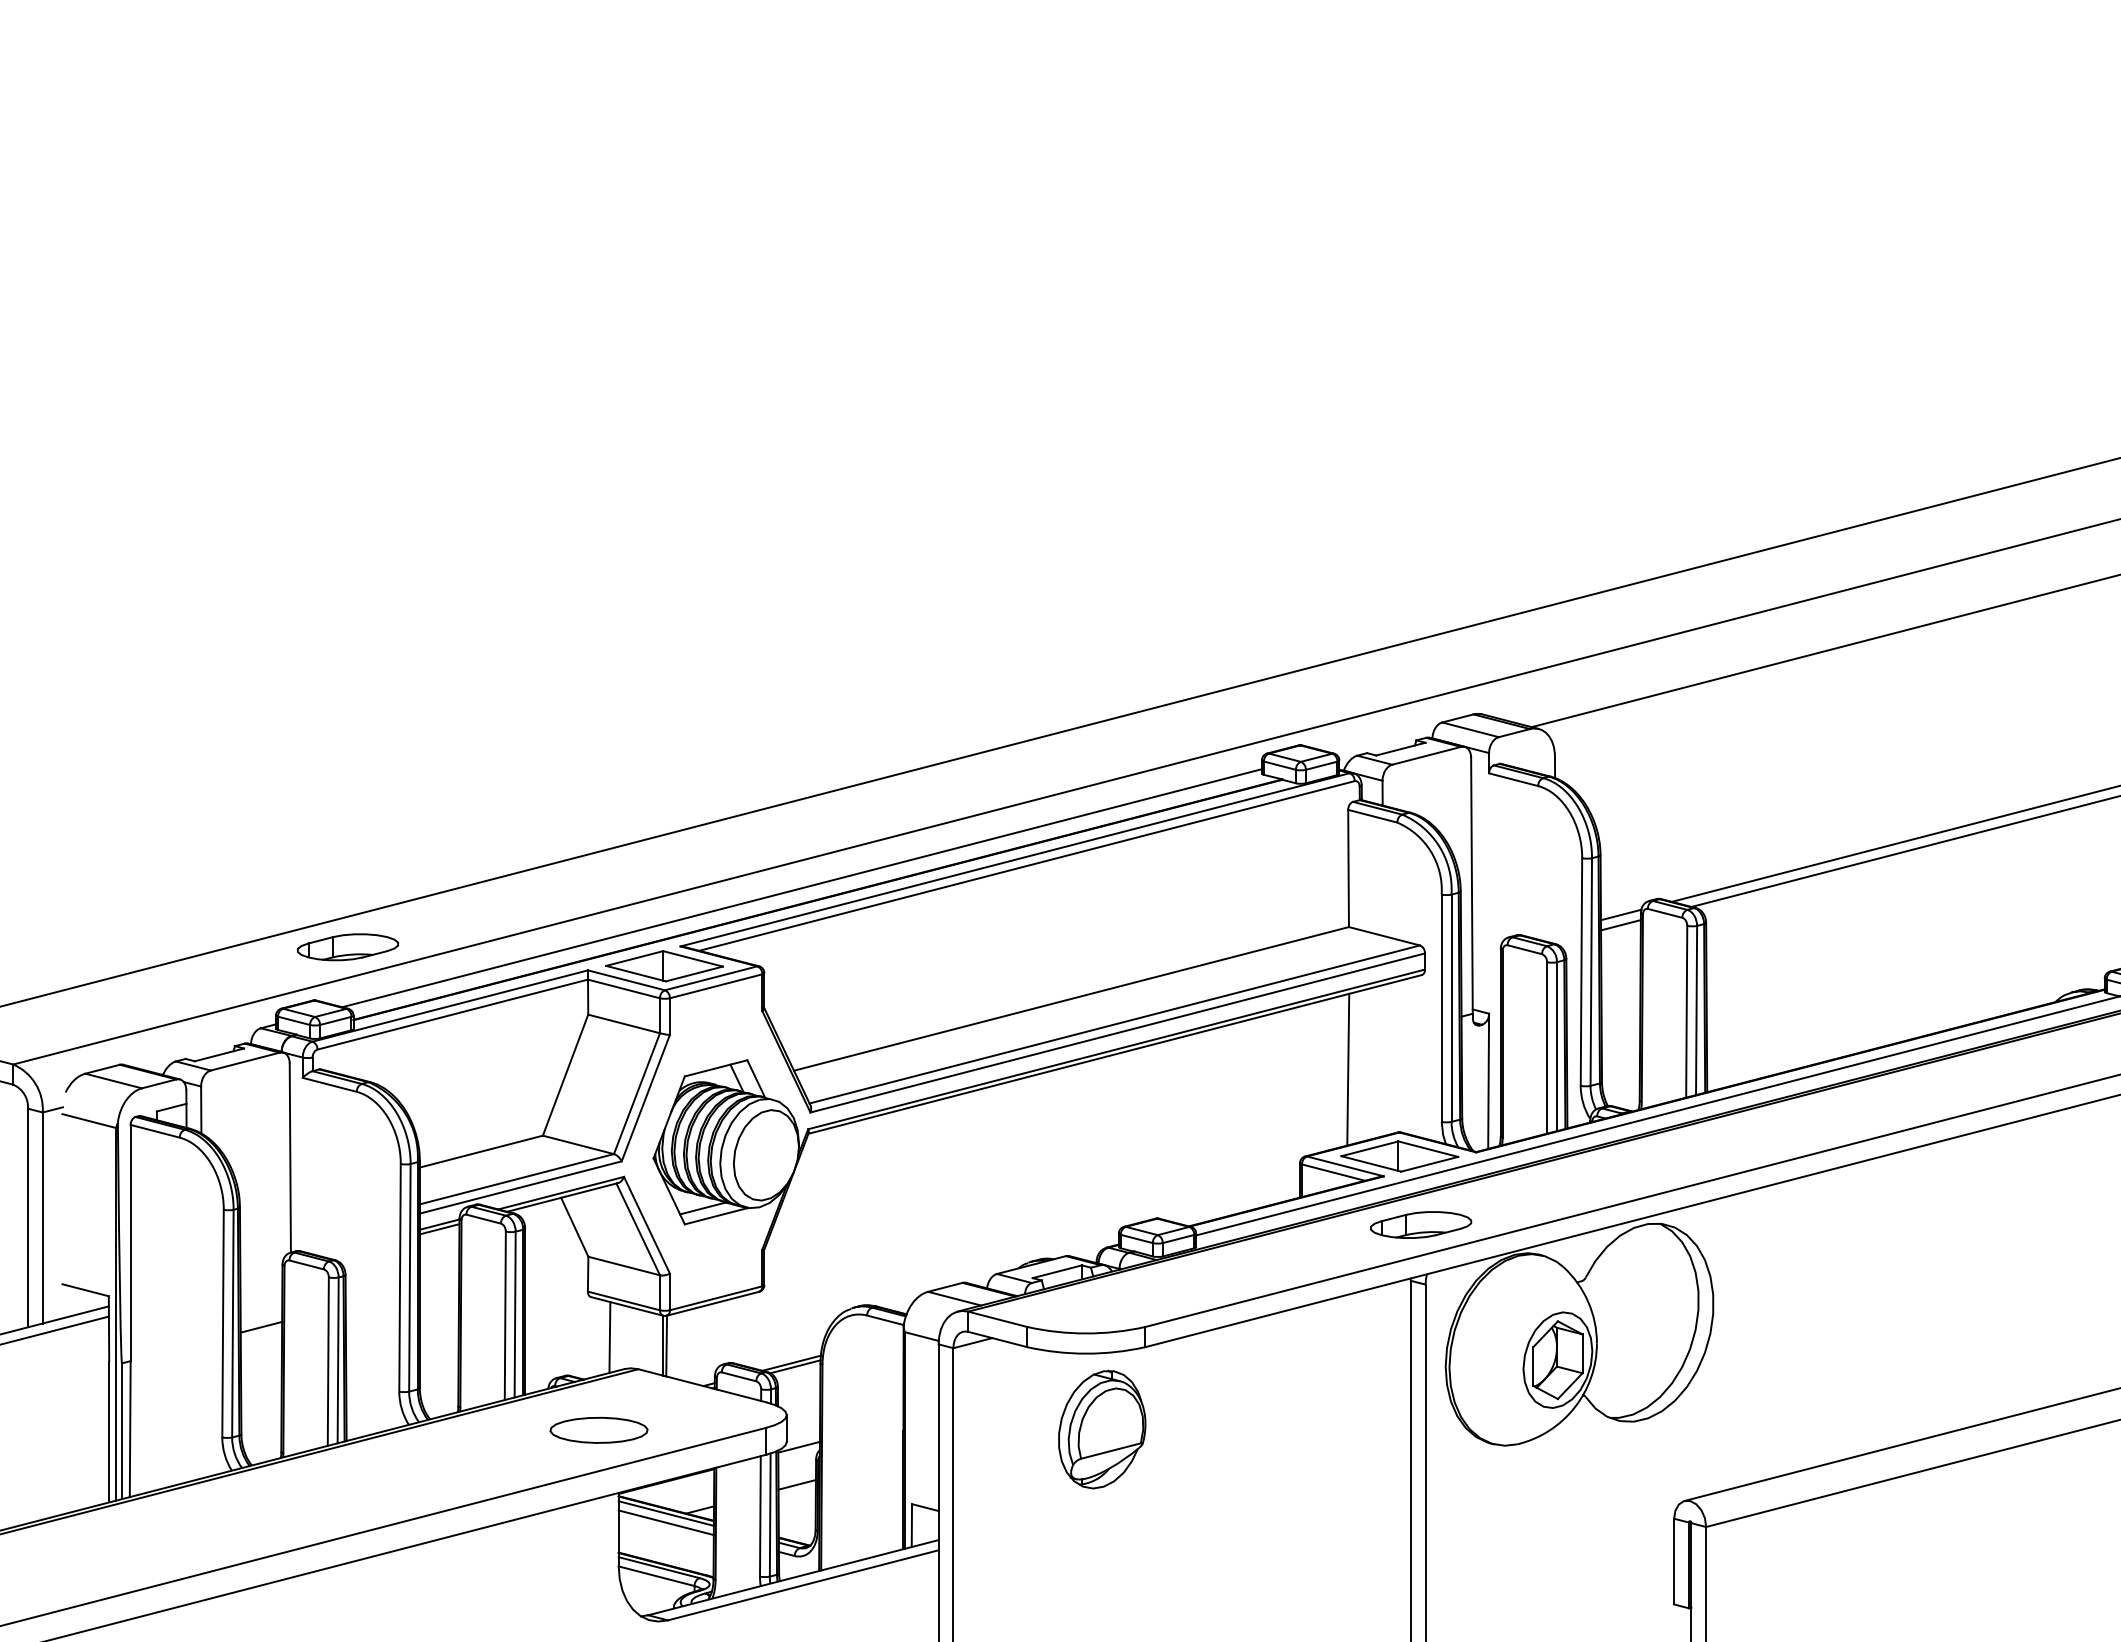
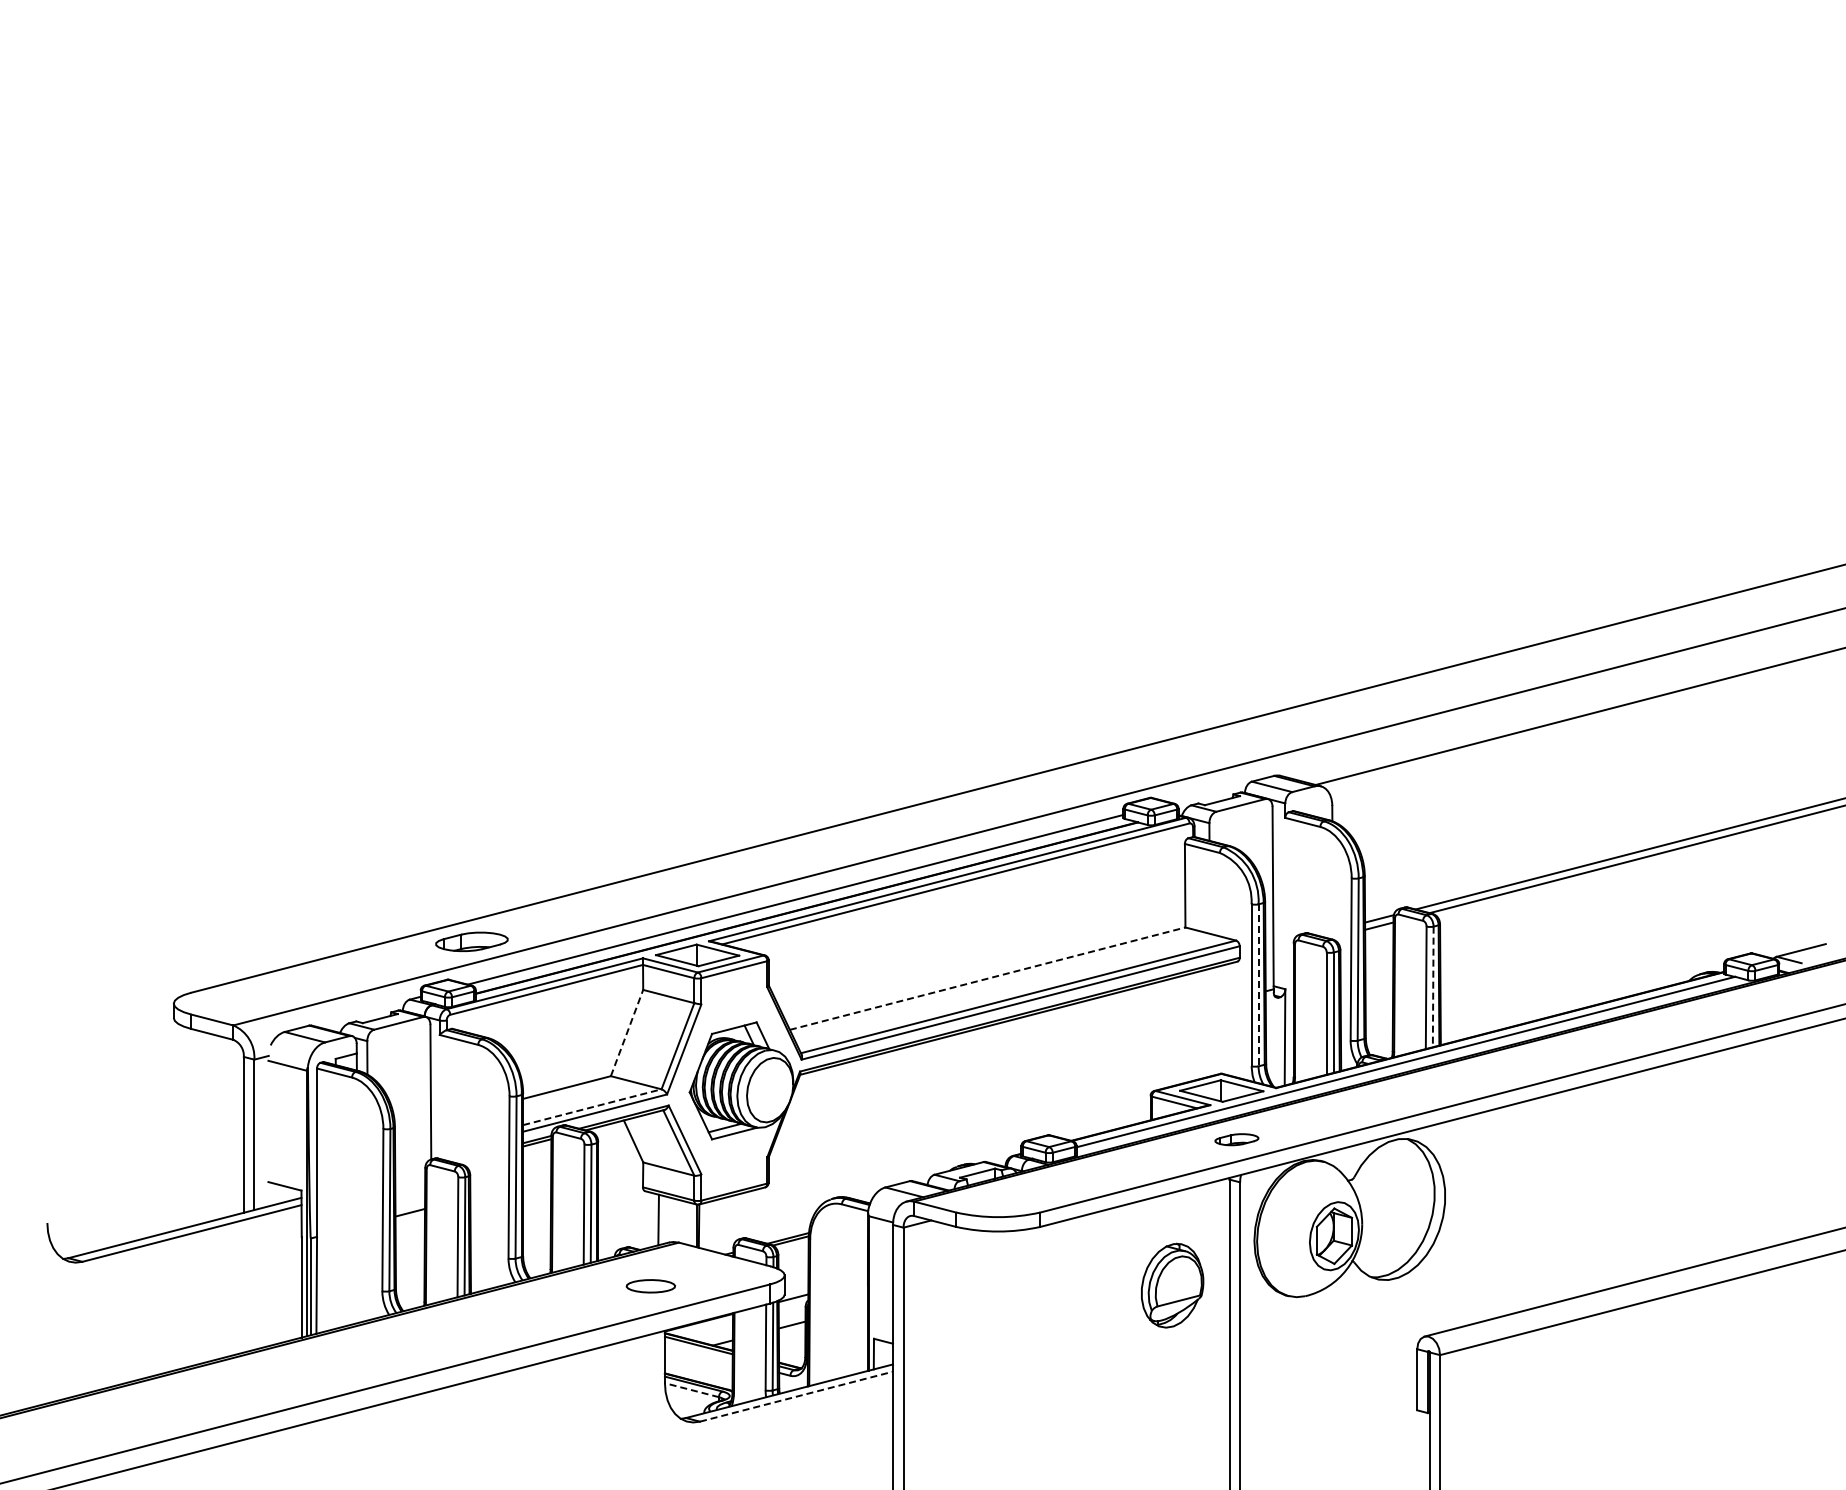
line: (1072, 998) -> (988, 978), solid -> dashed
line: (1451, 1008) -> (1258, 985), solid -> dashed
line: (1696, 1011) -> (1433, 987), solid -> dashed
line: (1347, 1070) -> (1184, 1029), removed
line: (566, 1074) -> (627, 1032), solid -> dashed
line: (517, 1179) -> (592, 1107), solid -> dashed
part: (1420, 1224) -> (1236, 1139), size x0.6
part: (1102, 1429) -> (1172, 1285), moved
part: (598, 1430) -> (650, 1286), size x0.7
line: (665, 1521) -> (698, 1351), removed
line: (655, 1576) -> (691, 1390), solid -> dashed
line: (803, 1585) -> (796, 1396), solid -> dashed

